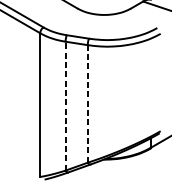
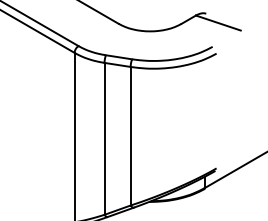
line: (87, 103) -> (130, 135), dashed -> solid
line: (65, 105) -> (104, 138), dashed -> solid

